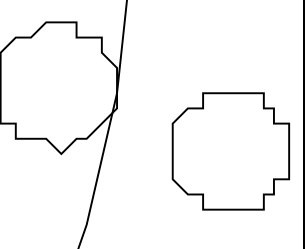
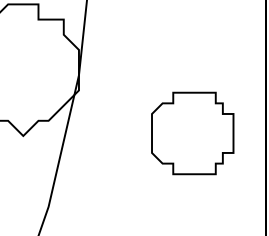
part: (230, 151) -> (192, 133), size x0.7

